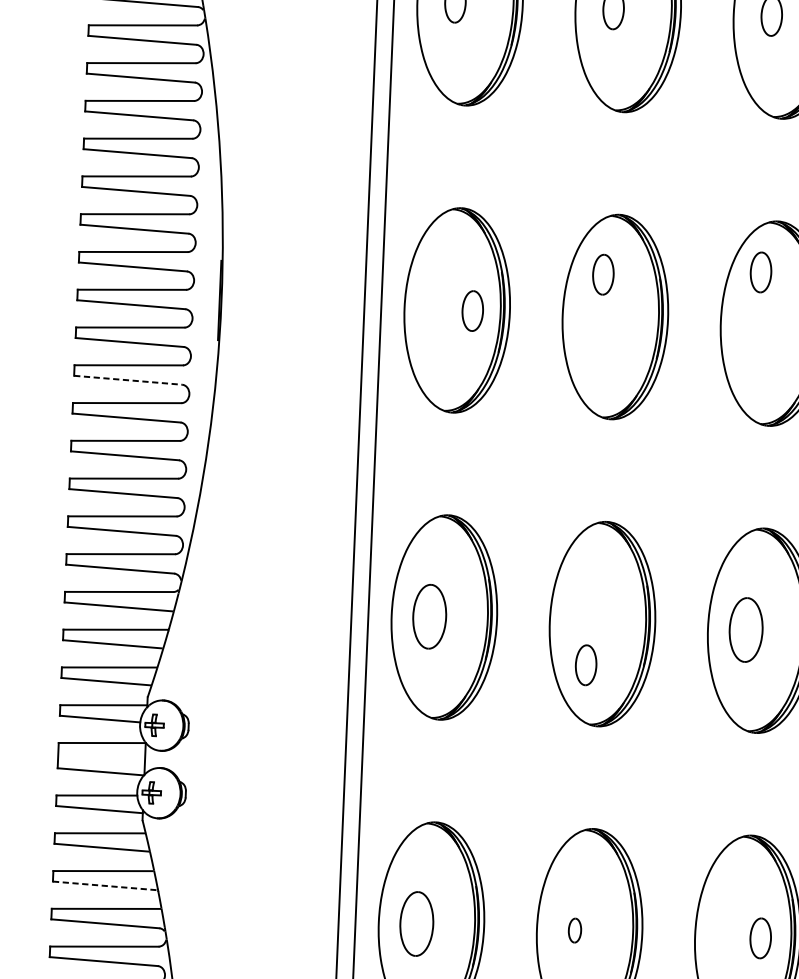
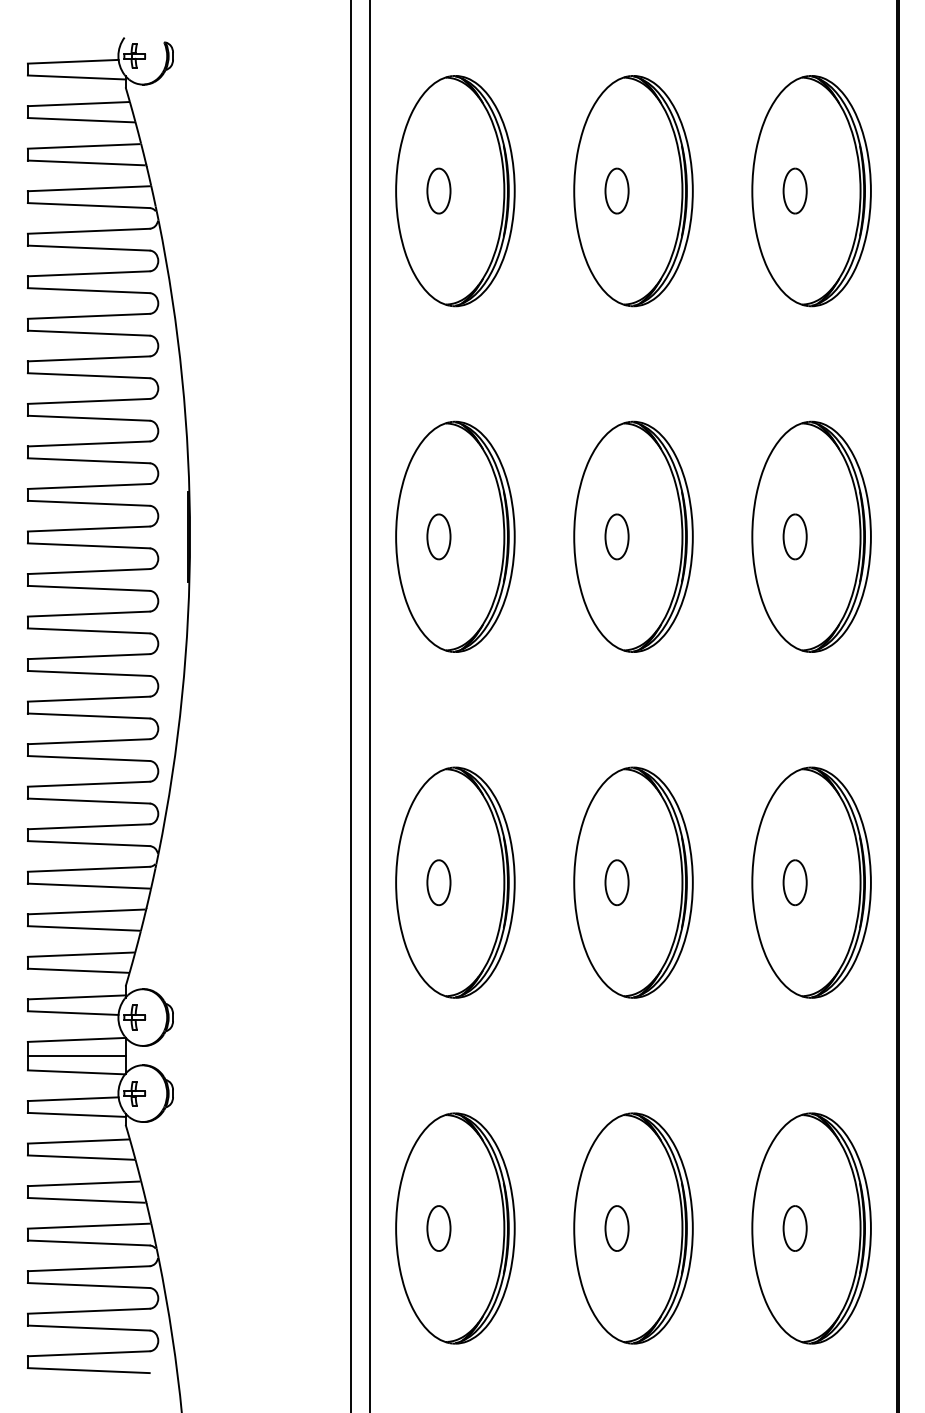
part: (760, 272) -> (794, 536), moved
part: (602, 274) -> (616, 536), moved
part: (472, 310) -> (438, 536), moved
line: (127, 379) -> (88, 630), dashed -> solid
part: (429, 616) -> (438, 882), size x0.62
part: (745, 629) -> (794, 882), size x0.62
part: (585, 665) -> (616, 882), moved
line: (101, 756) -> (76, 1055), added
line: (104, 885) -> (86, 1200), dashed -> solid
part: (416, 923) -> (438, 1228), size x0.62
part: (574, 930) -> (616, 1228), size x1.67
part: (760, 938) -> (794, 1228), moved

